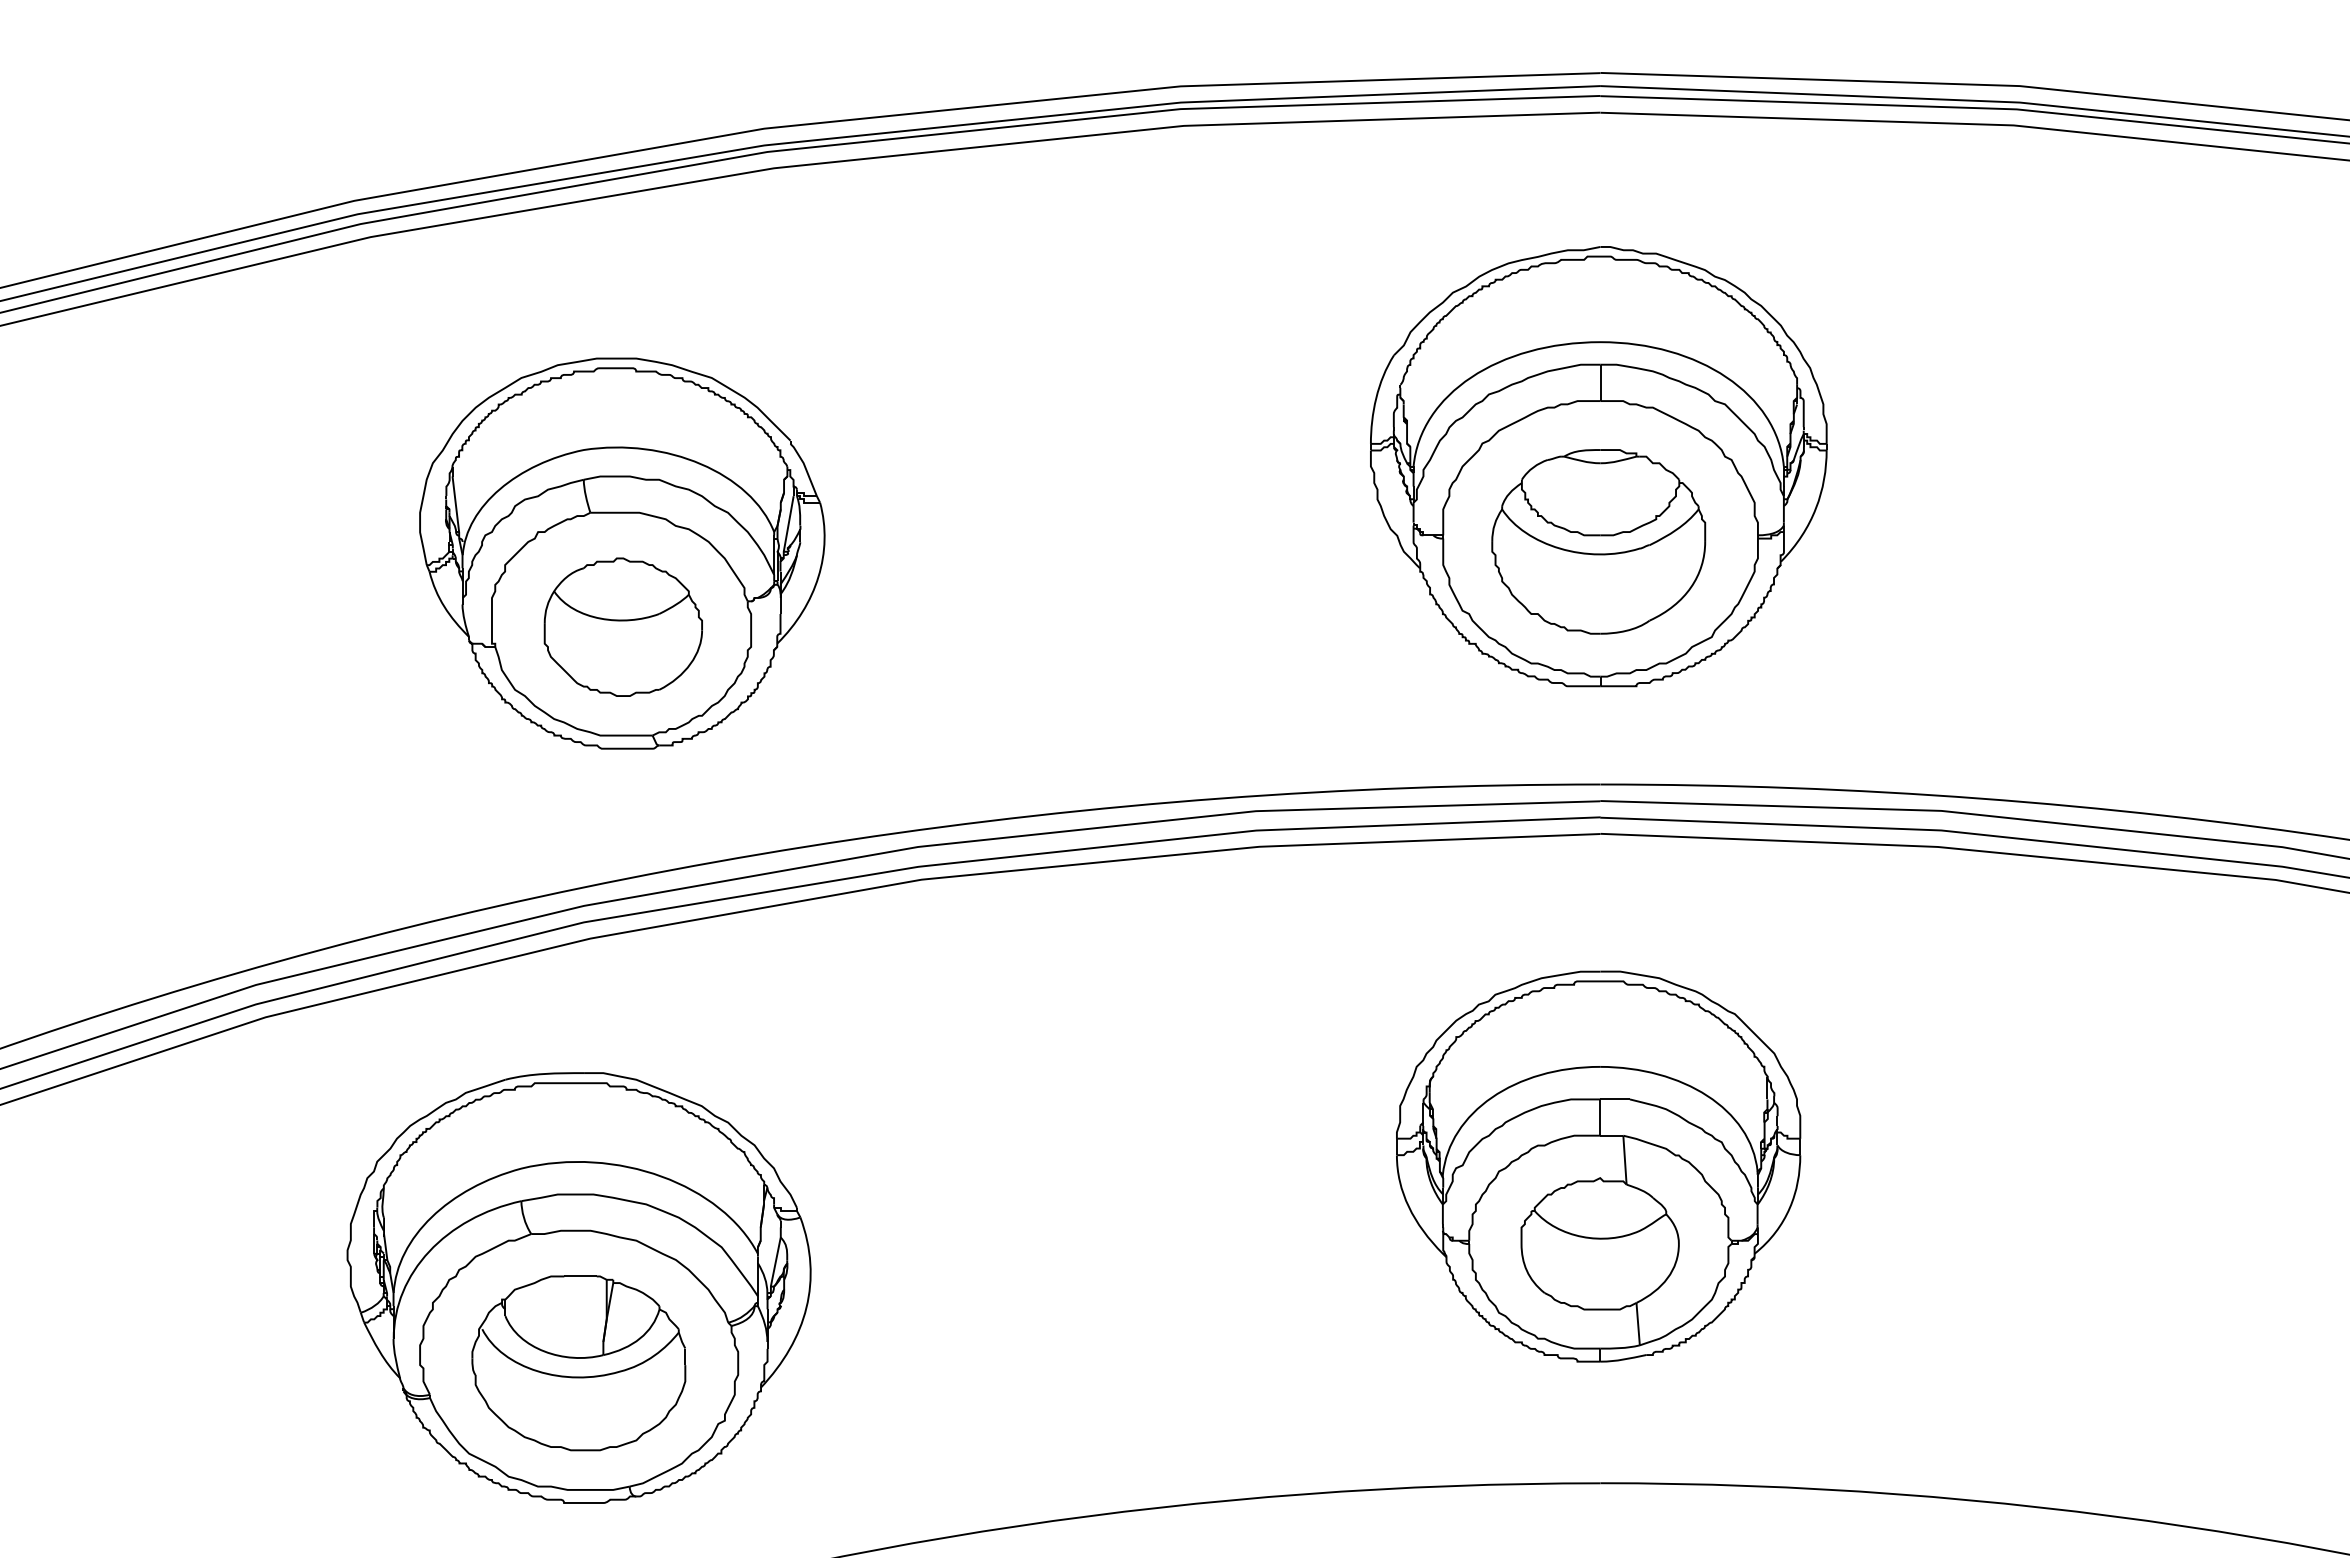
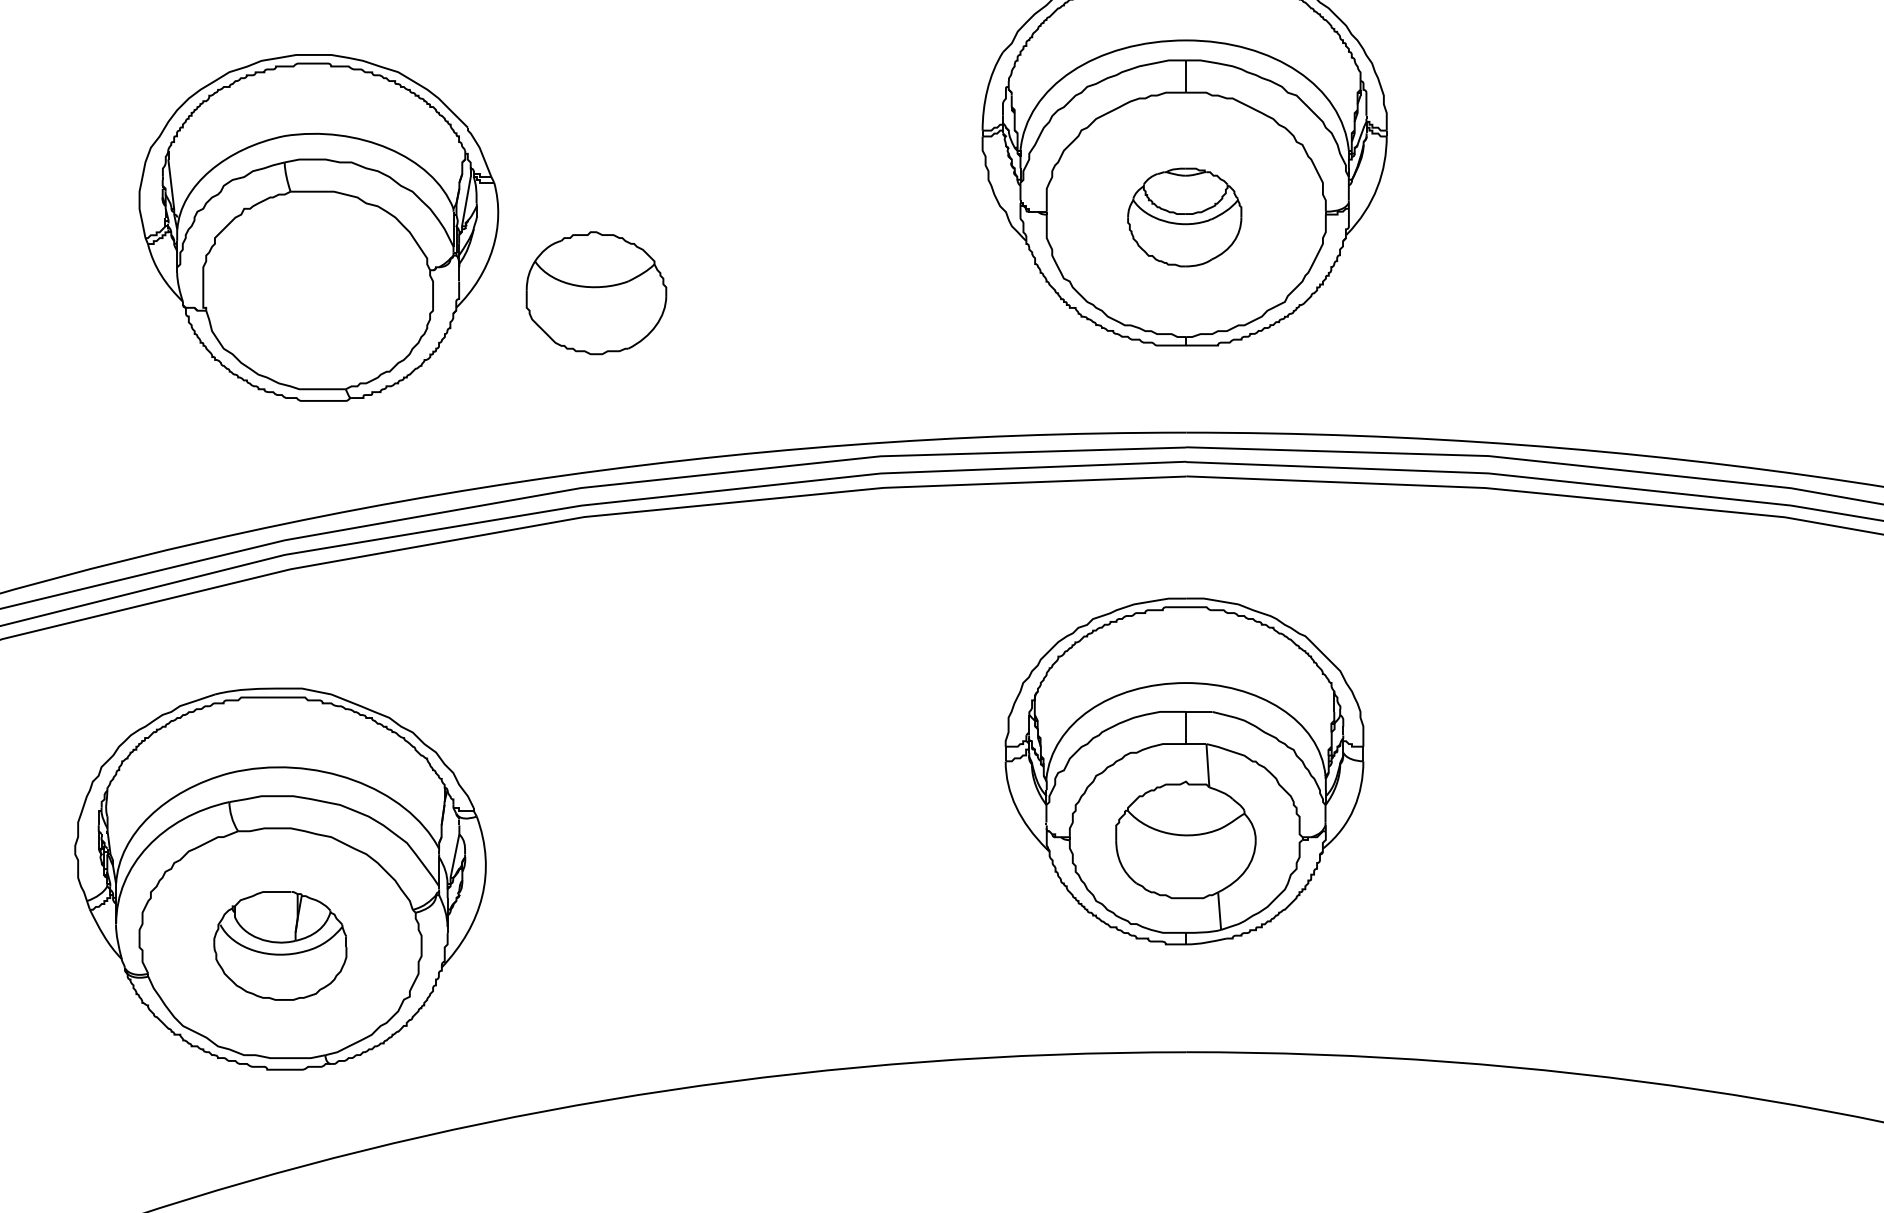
part: (1598, 541) -> (1184, 217), size x0.6
part: (622, 626) -> (595, 292), moved
part: (578, 1363) -> (280, 946), size x0.7

